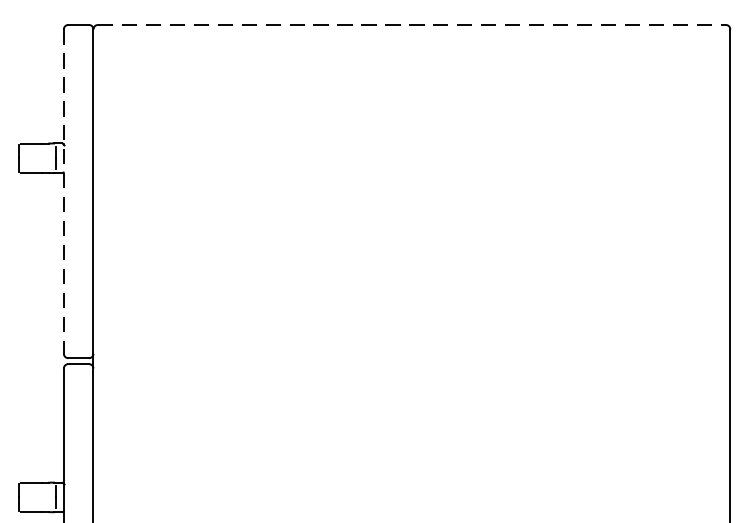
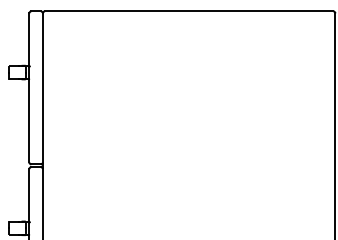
line: (412, 25) -> (189, 11), dashed -> solid
line: (64, 192) -> (29, 88), dashed -> solid

